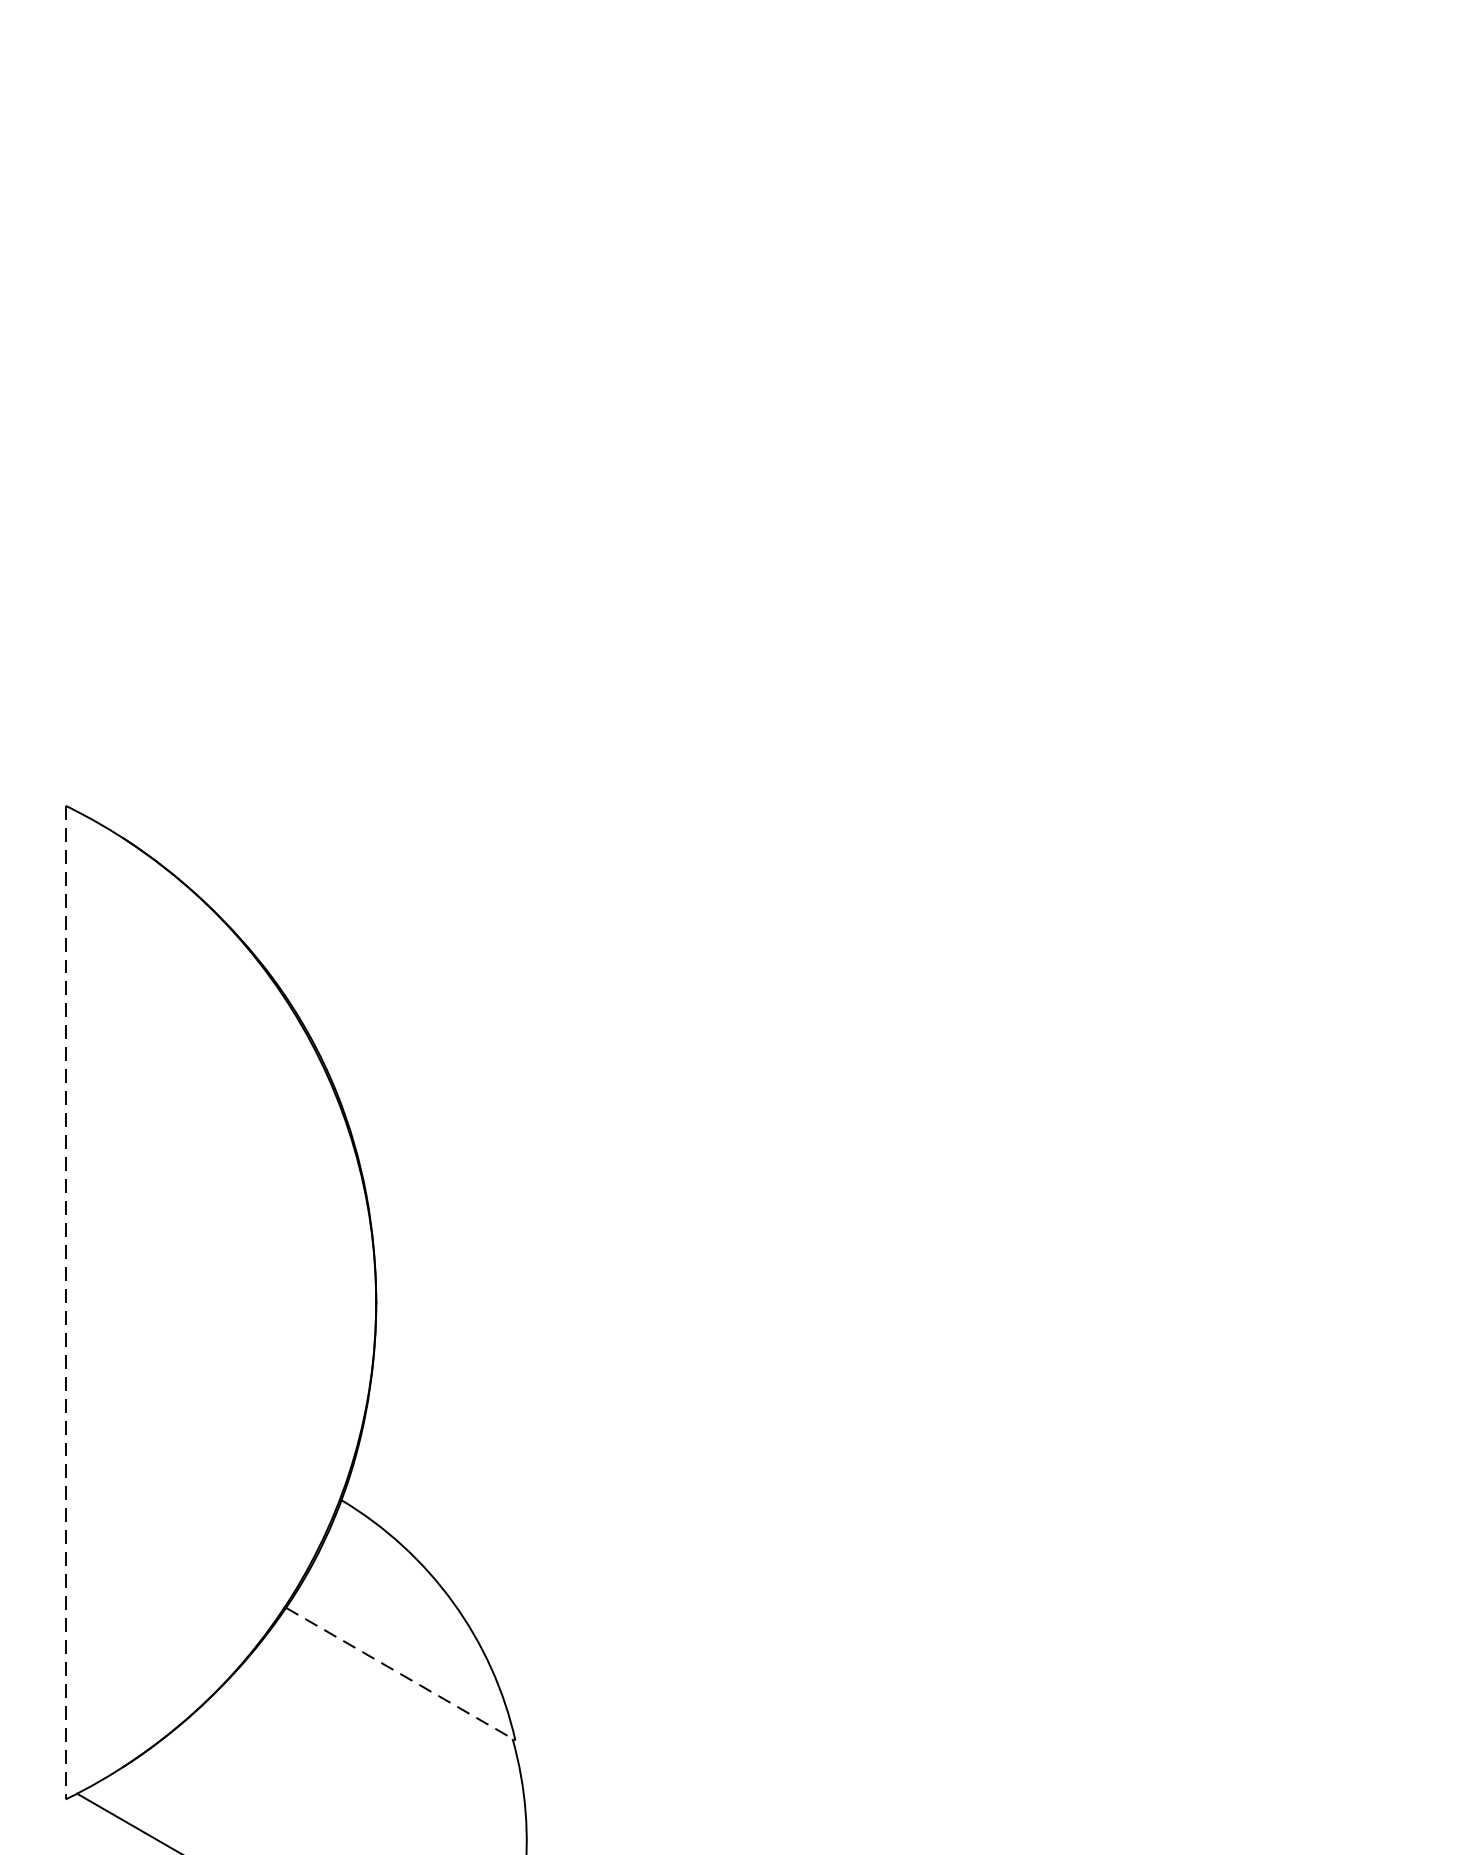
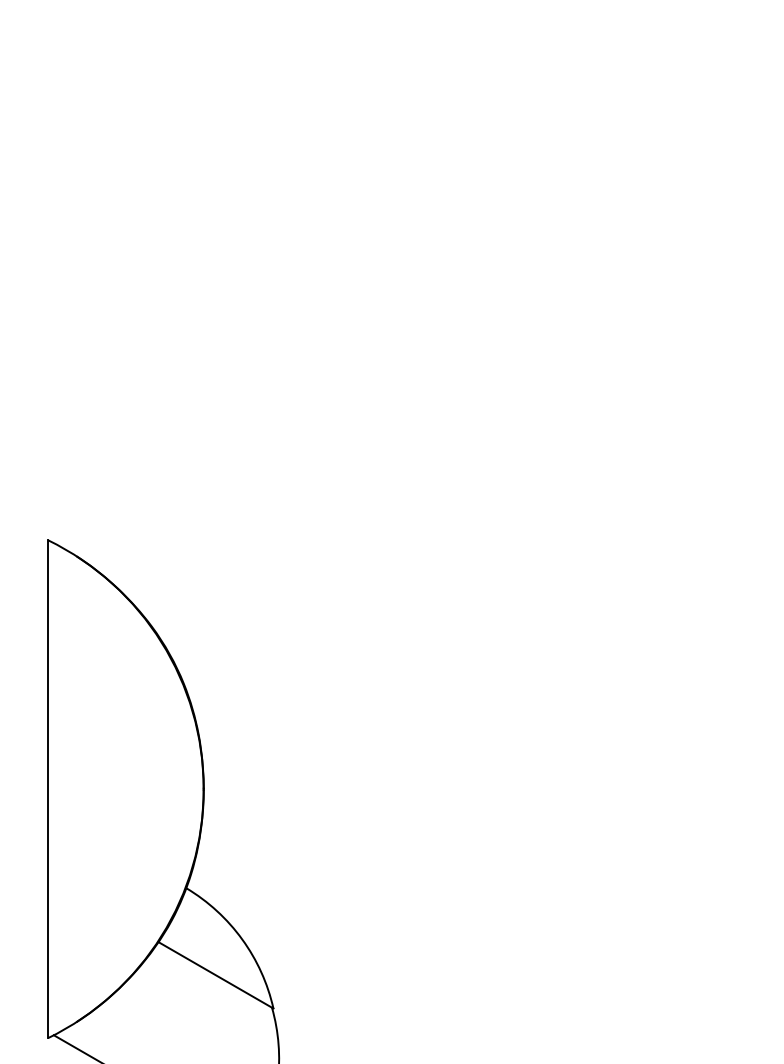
line: (66, 1303) -> (48, 789), dashed -> solid
line: (401, 1674) -> (216, 975), dashed -> solid

